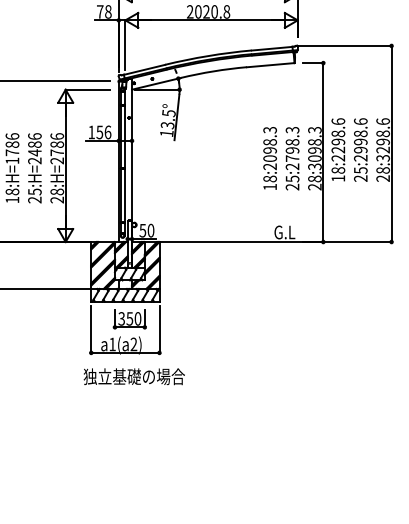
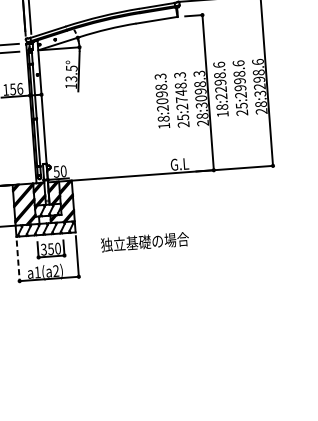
text: (292, 150) -> (181, 92), 25:2798.3 -> 25:2748.3
line: (91, 330) -> (18, 261), solid -> dashed
text: (133, 376) -> (144, 241), moved

